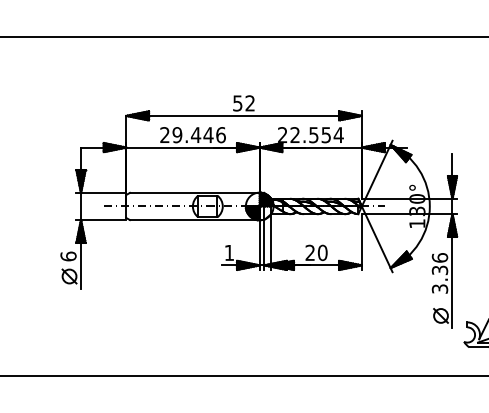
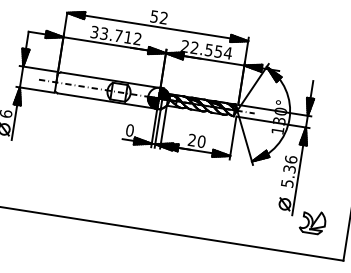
text: (192, 135) -> (115, 35), 29.446 -> 33.712
text: (229, 252) -> (130, 130), 1 -> 0
text: (439, 288) -> (287, 183), 3.36 -> 5.36

